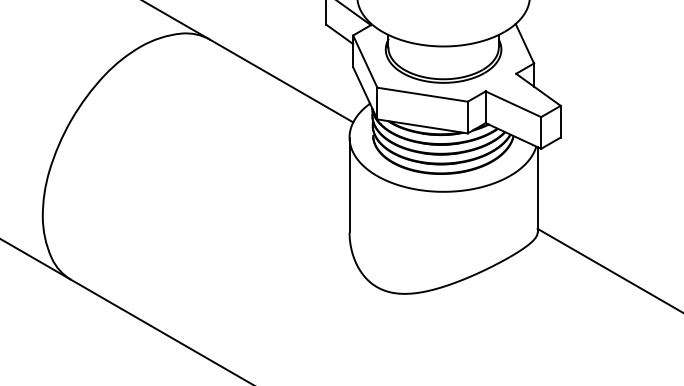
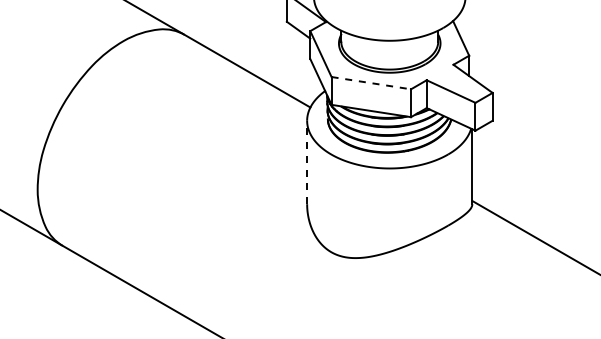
line: (422, 95) -> (371, 83), solid -> dashed
line: (349, 185) -> (307, 162), solid -> dashed

